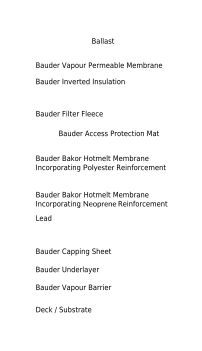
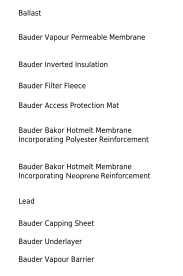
text: (102, 40) -> (29, 12), moved
text: (80, 81) -> (63, 64), moved
text: (108, 133) -> (68, 105), moved
text: (43, 217) -> (26, 200), moved

